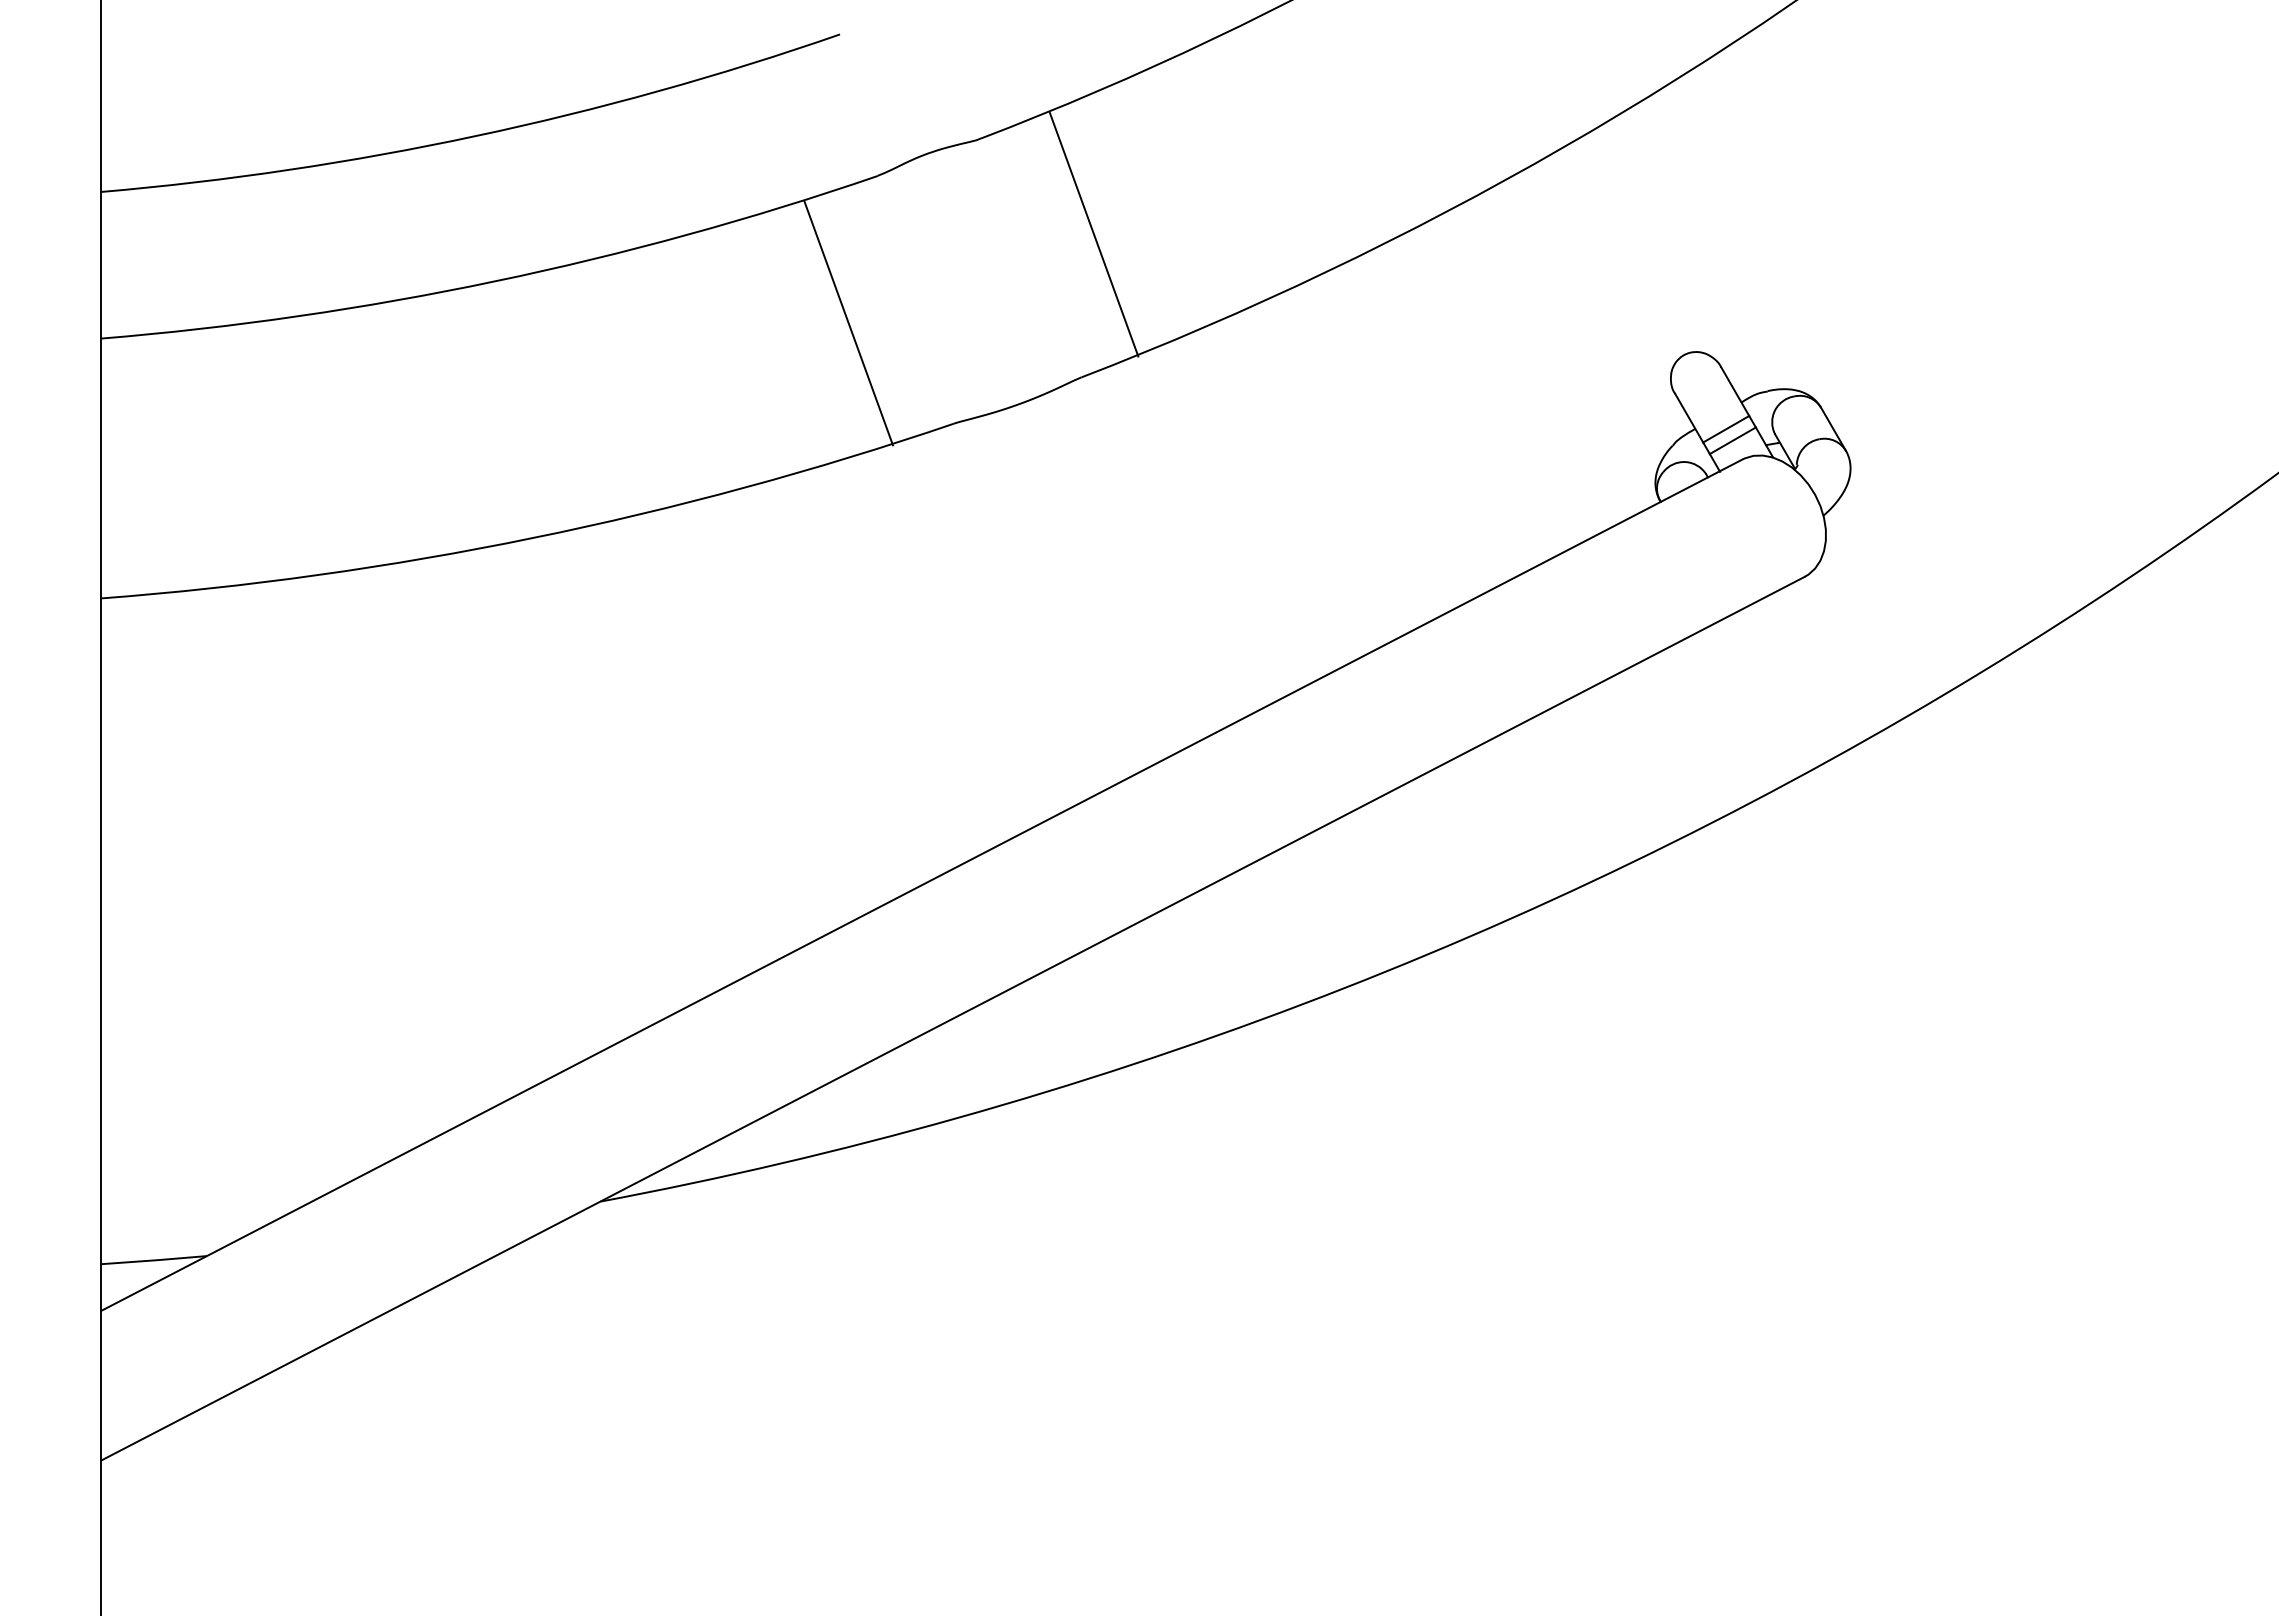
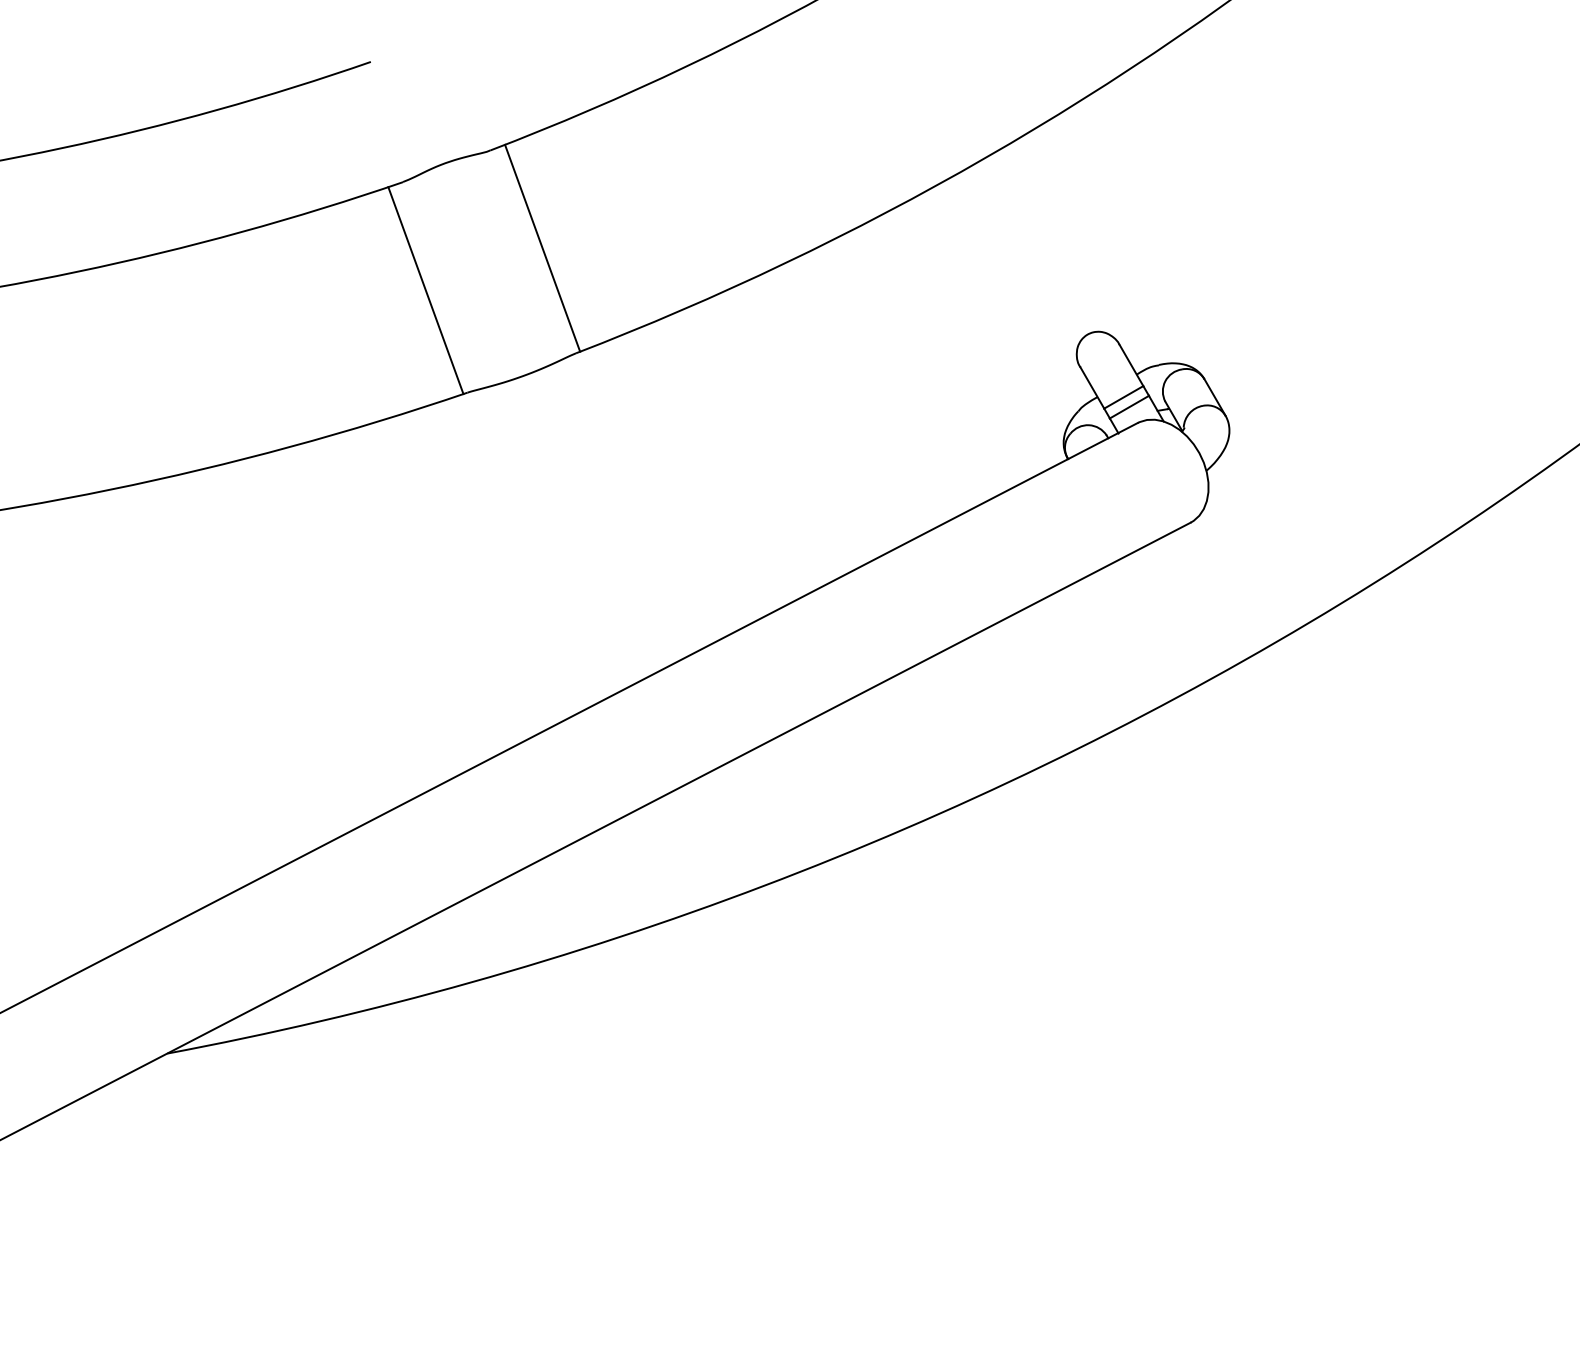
line: (1093, 234) -> (542, 248), moved
line: (848, 323) -> (425, 290), moved

